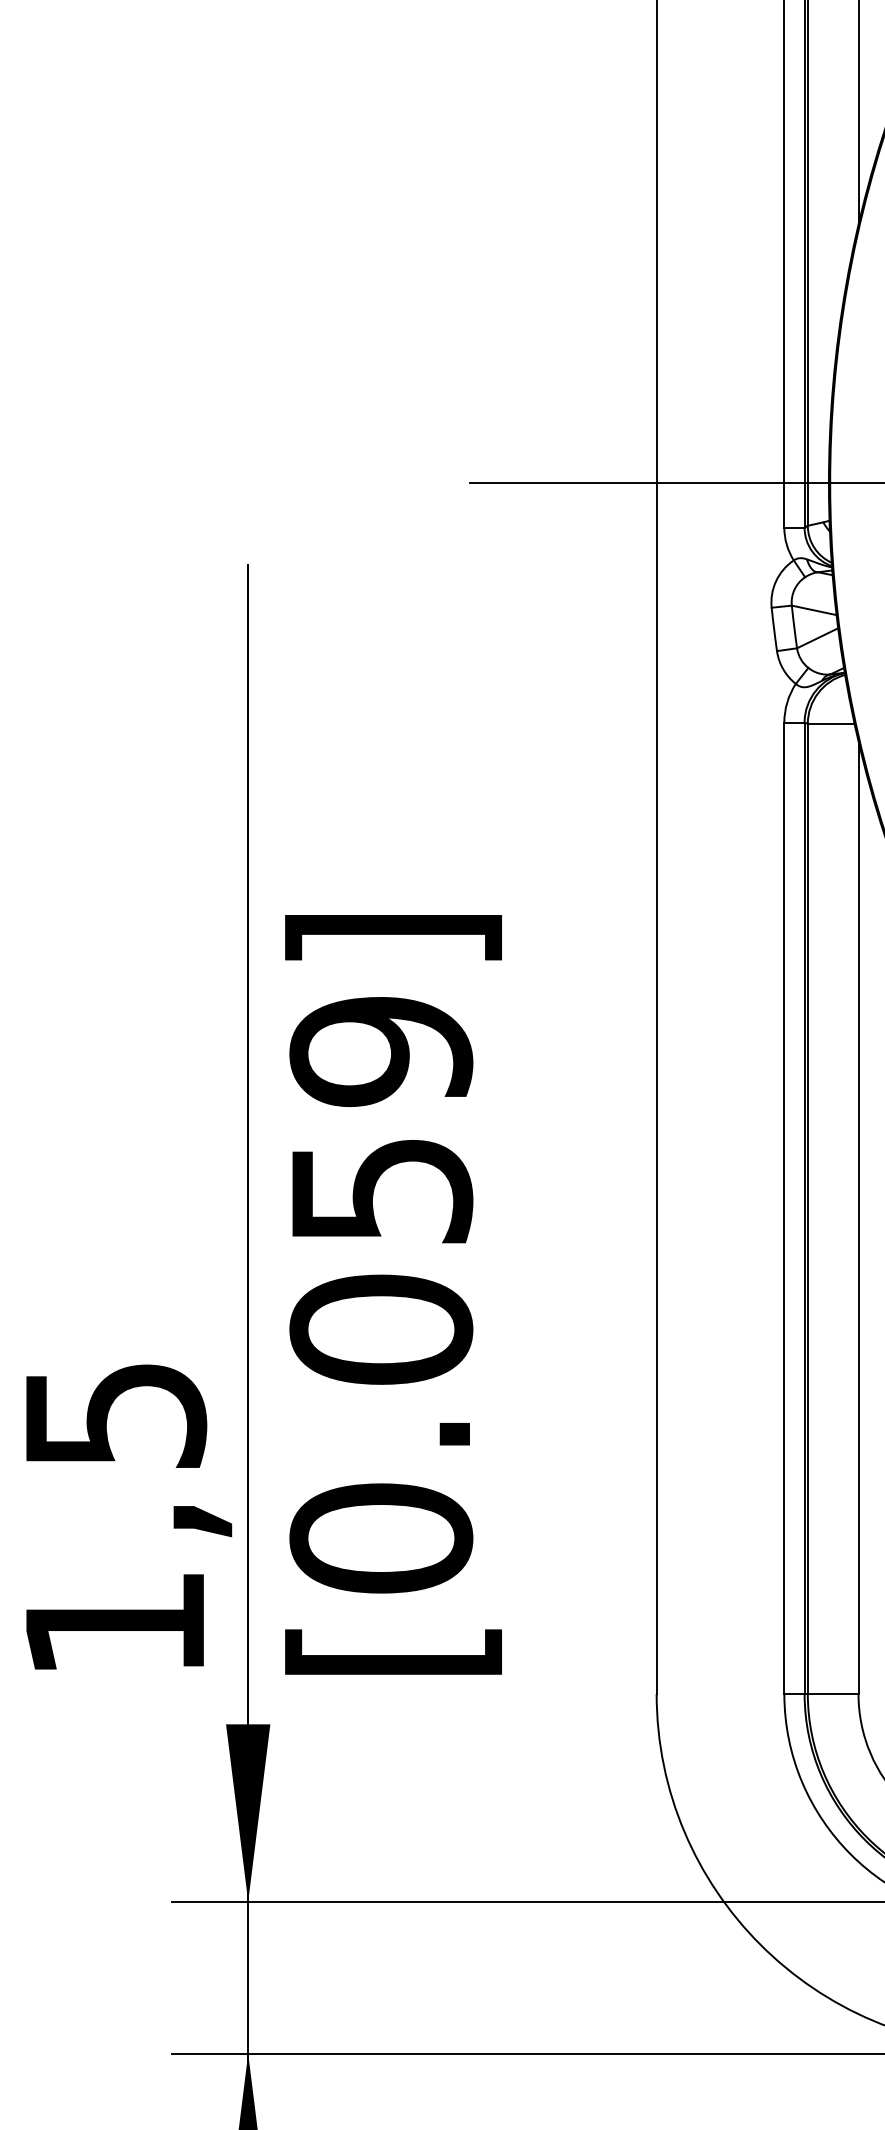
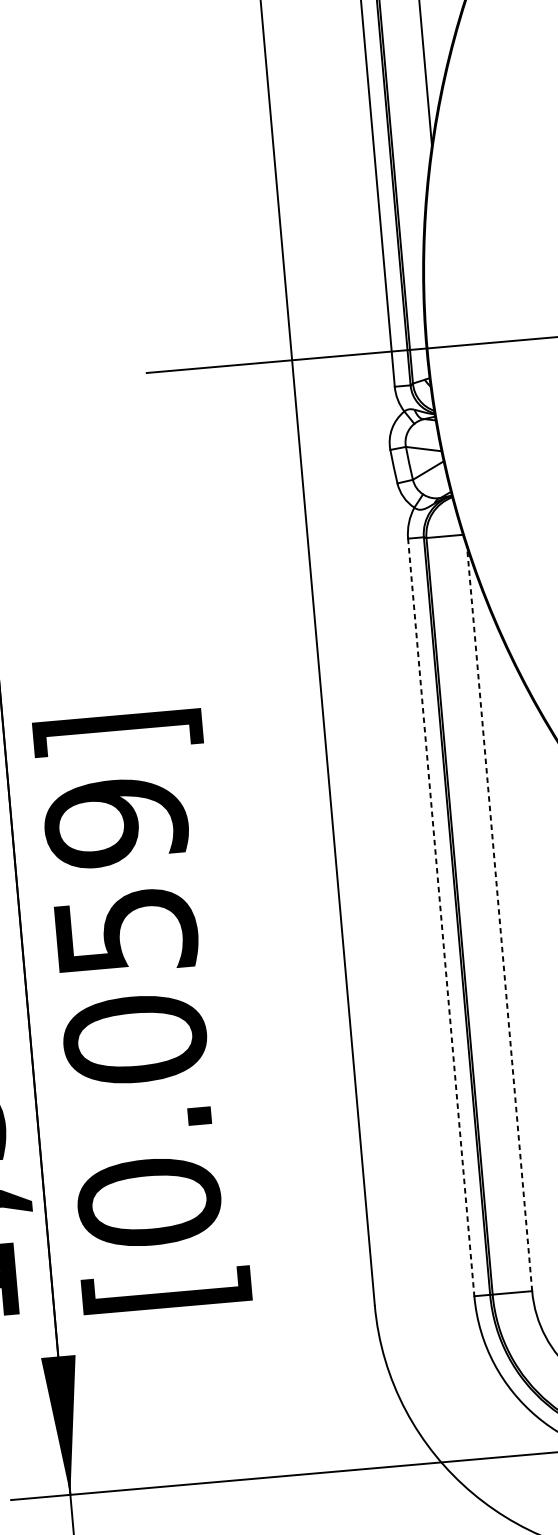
line: (784, 1208) -> (441, 917), solid -> dashed
line: (858, 1216) -> (499, 918), solid -> dashed

